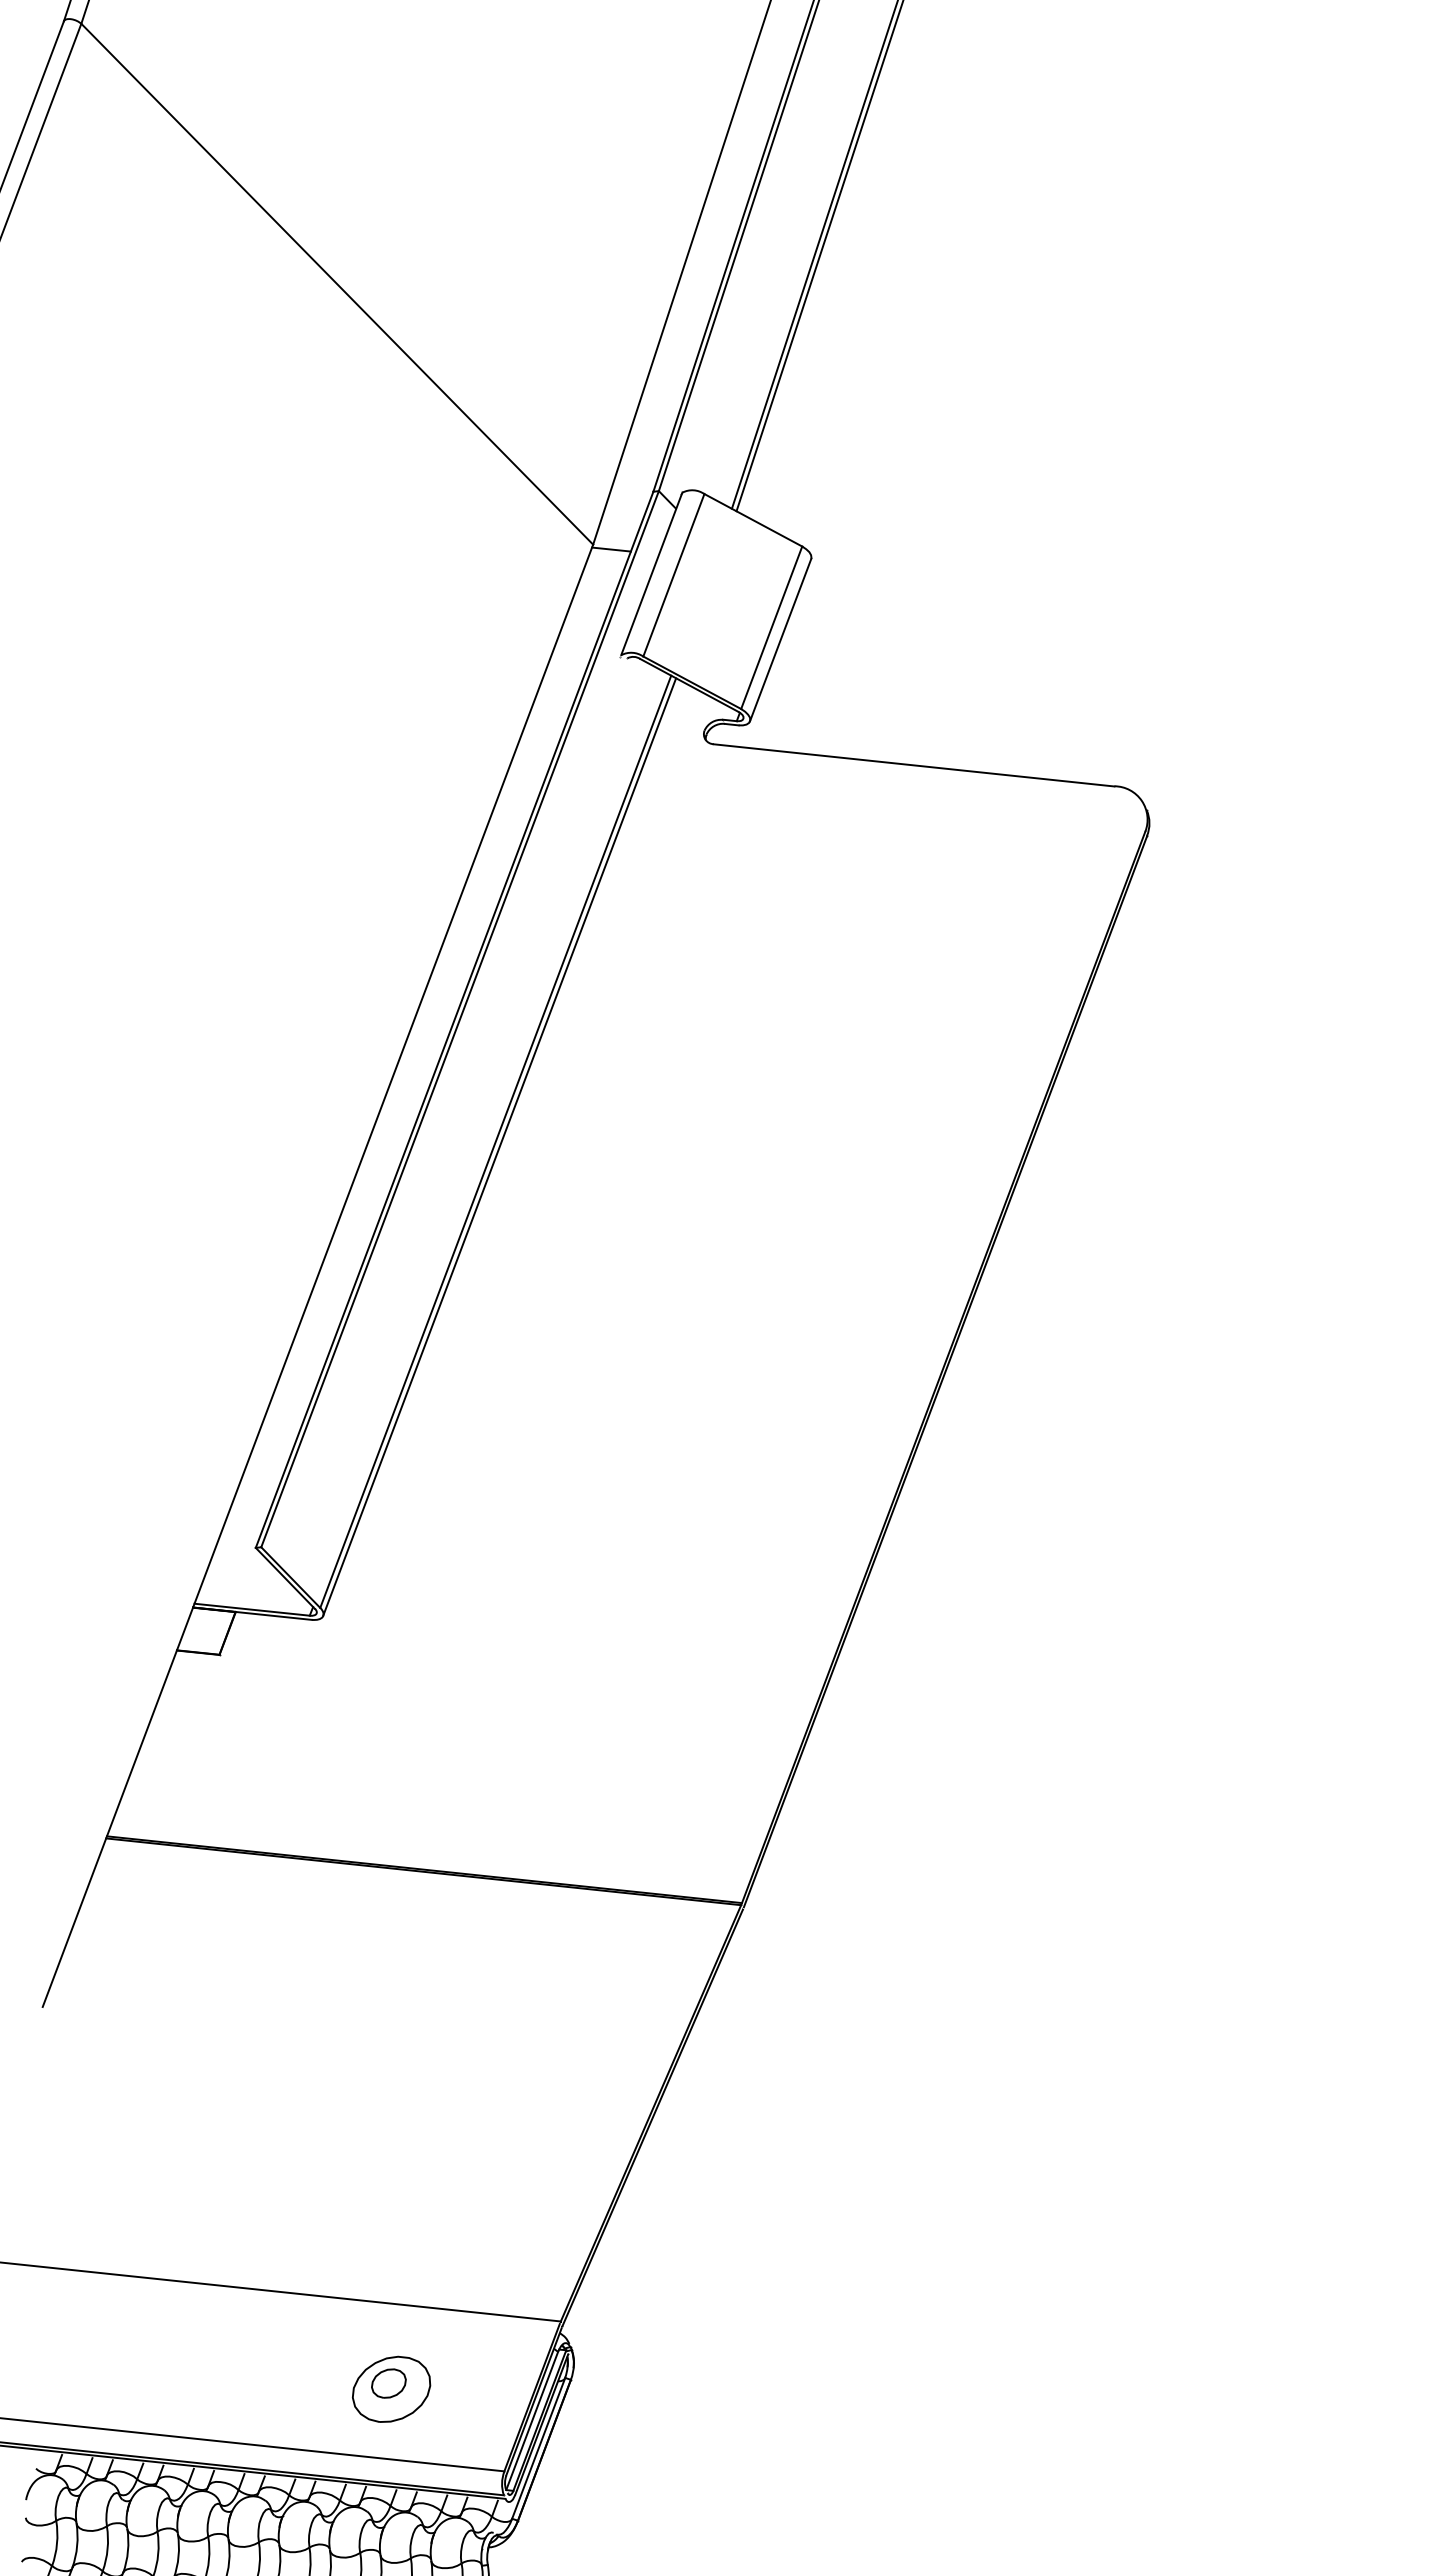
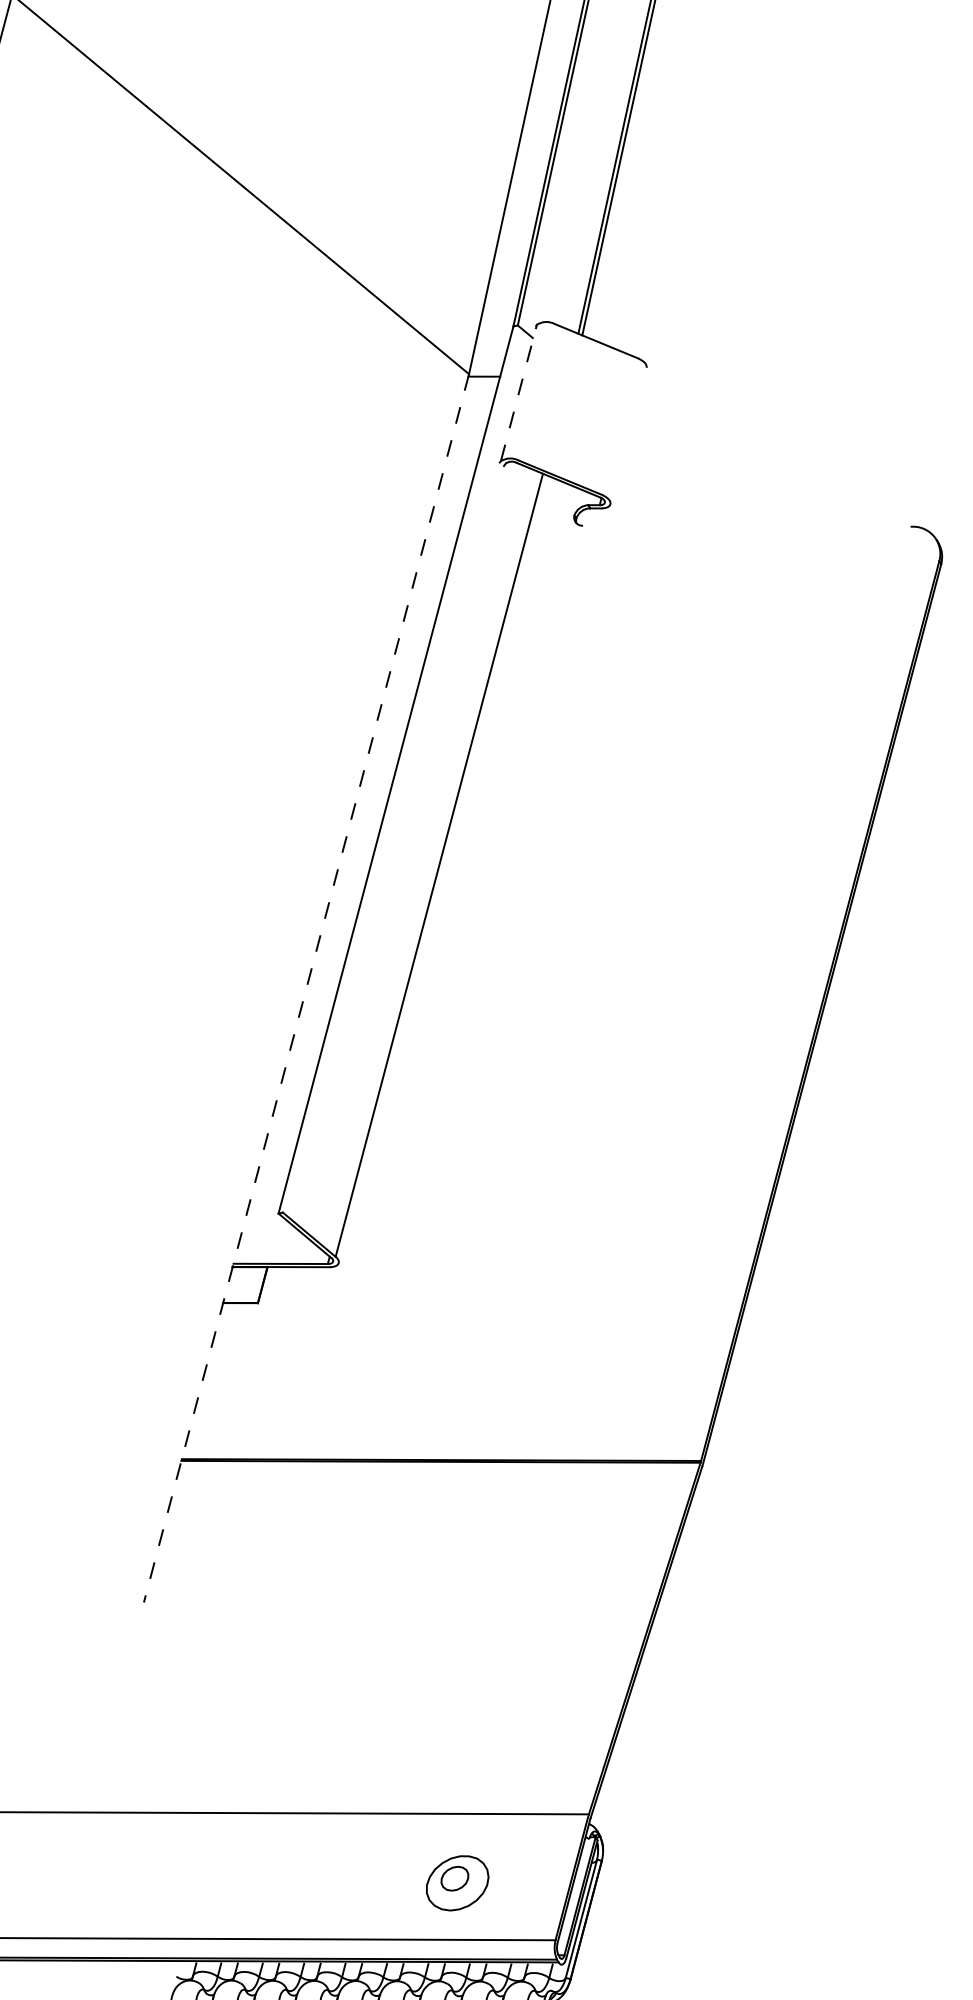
line: (651, 573) -> (518, 392), solid -> dashed
line: (673, 575) -> (536, 392), removed
line: (771, 627) -> (620, 426), removed
line: (780, 639) -> (628, 435), removed
line: (913, 765) -> (746, 526), removed
line: (459, 1019) -> (399, 769), removed
line: (499, 1146) -> (442, 868), removed
line: (317, 1276) -> (306, 988), solid -> dashed
line: (532, 2420) -> (574, 1896), removed

